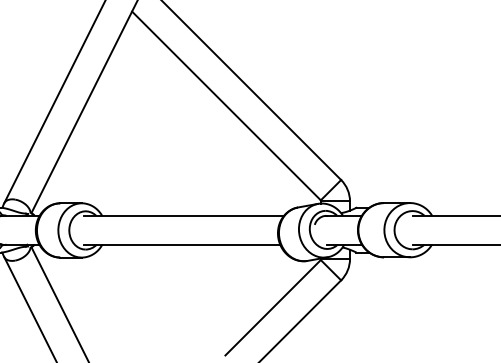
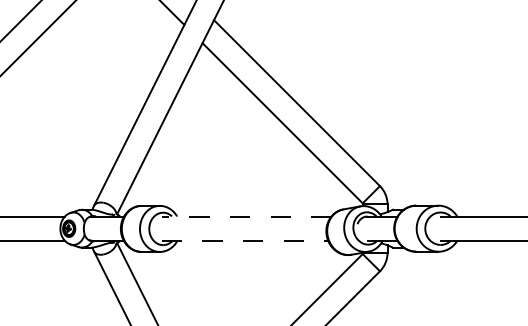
line: (183, 215) -> (246, 216), solid -> dashed
line: (182, 244) -> (245, 240), solid -> dashed

